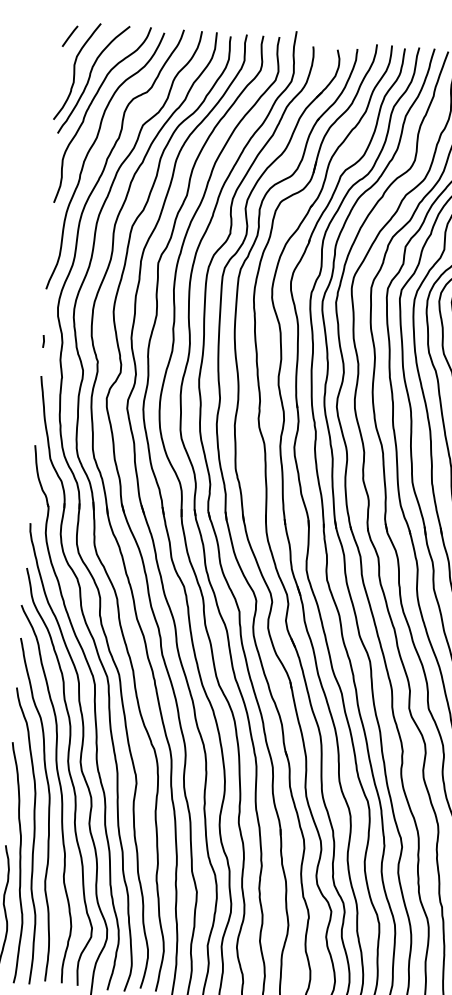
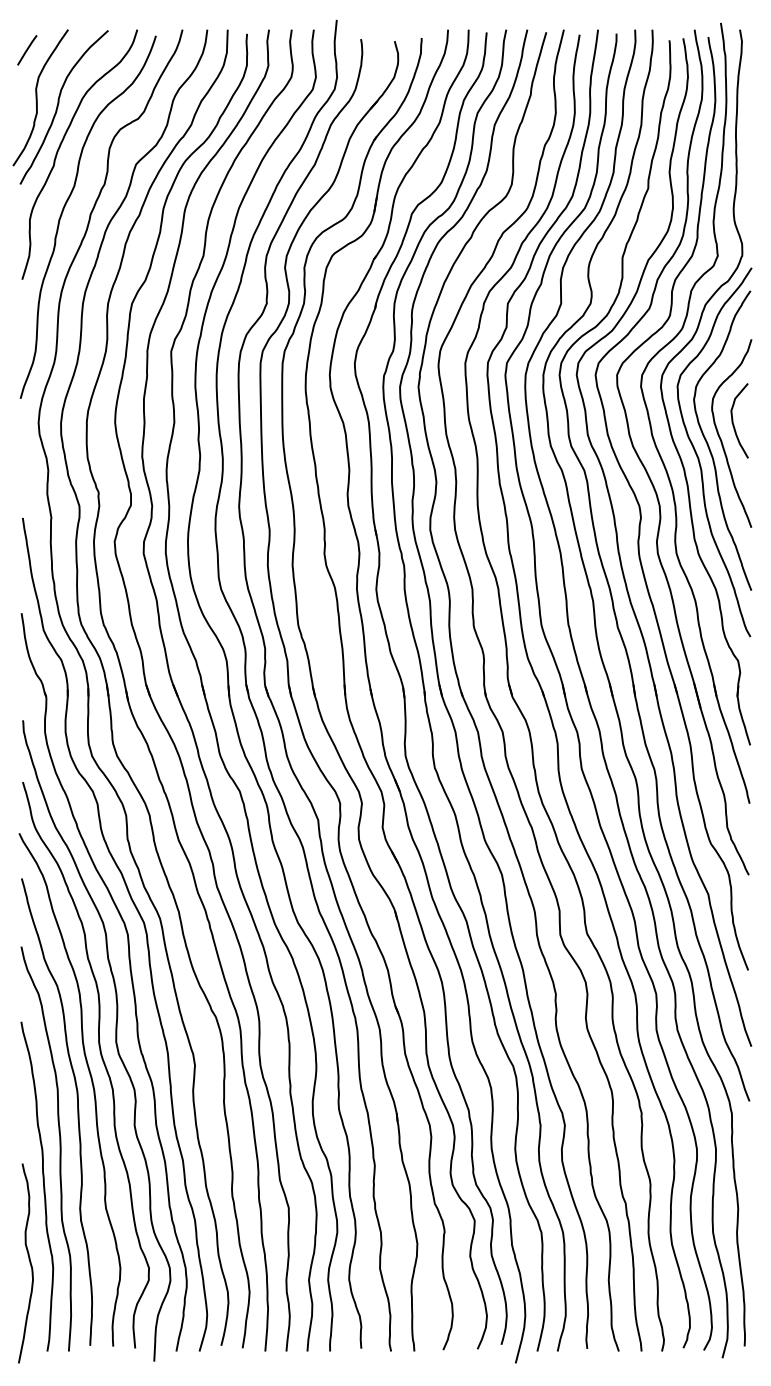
line: (43, 341) -> (22, 470), removed

